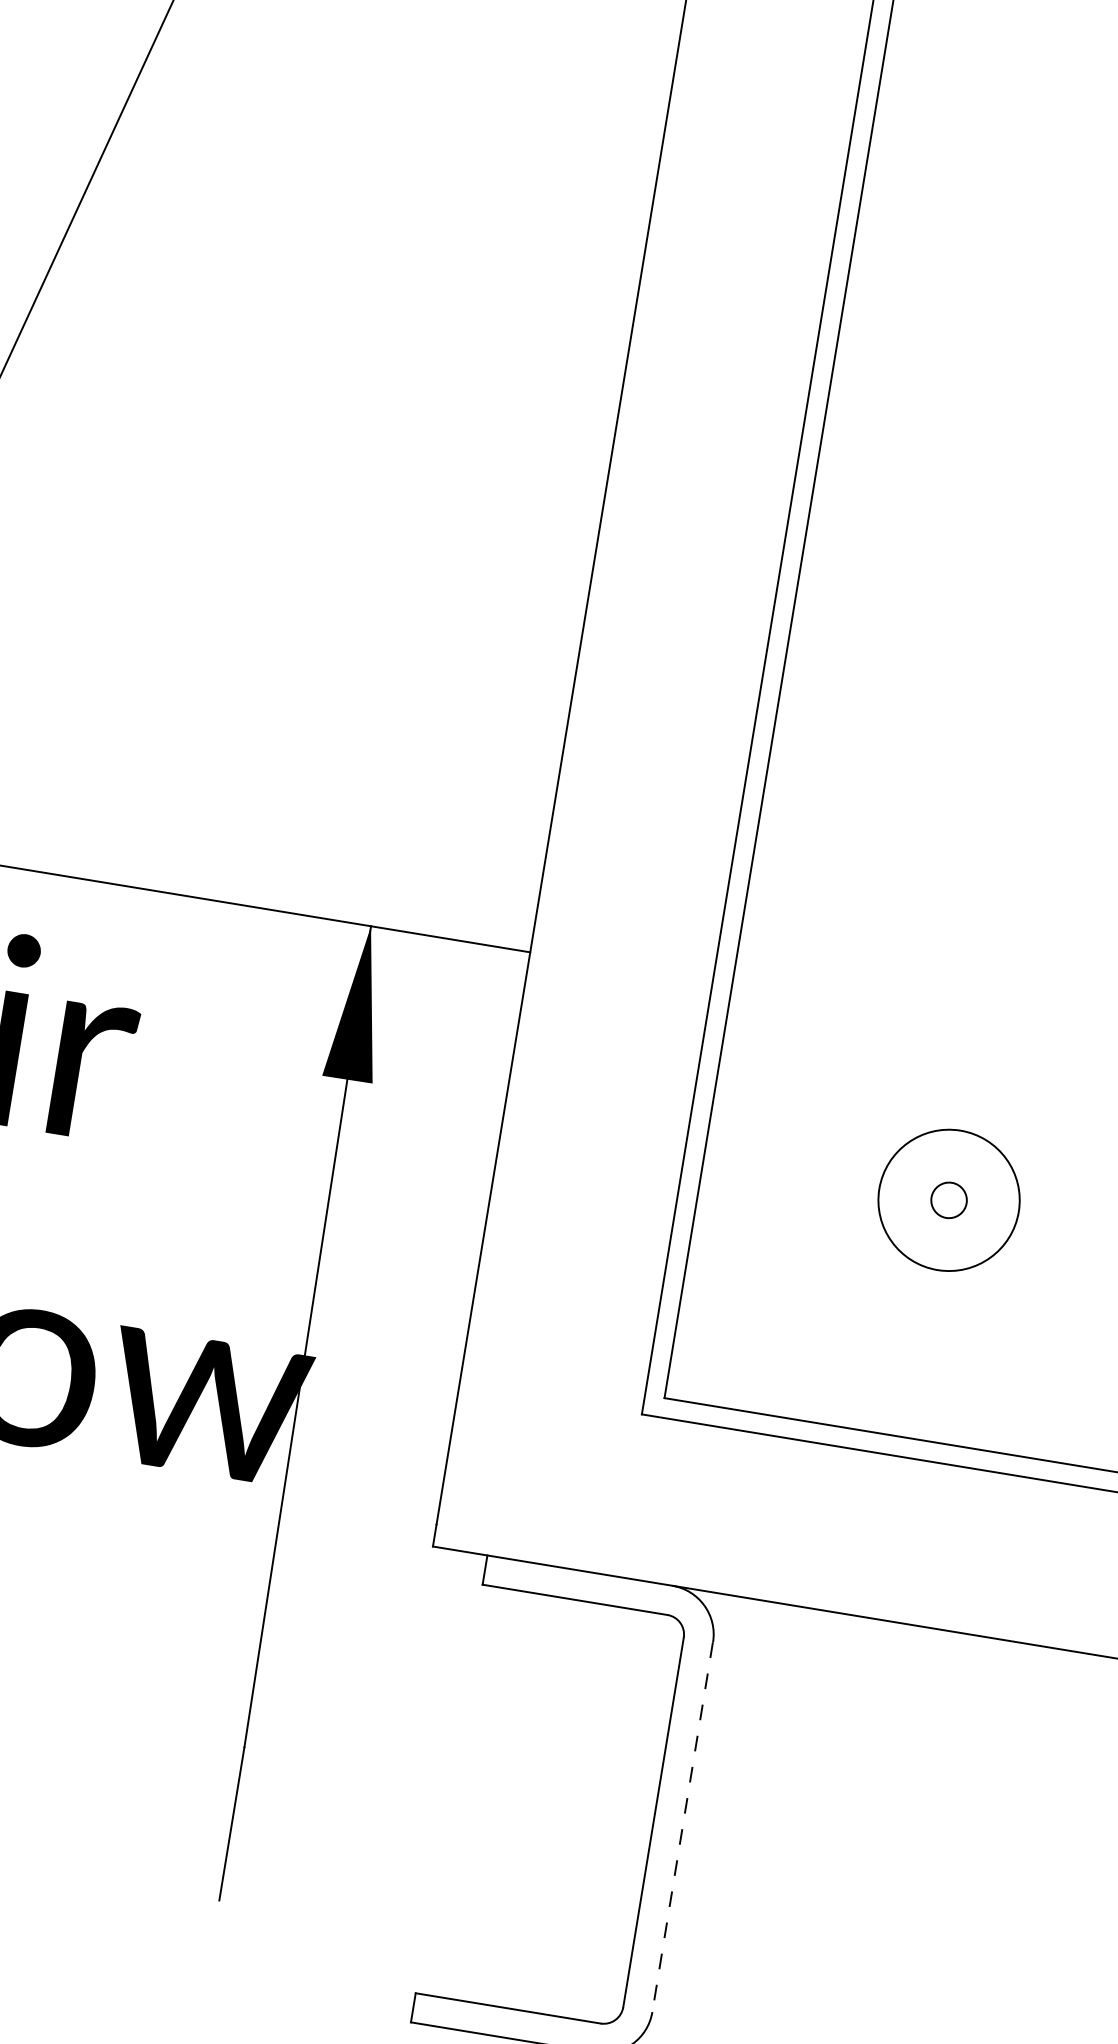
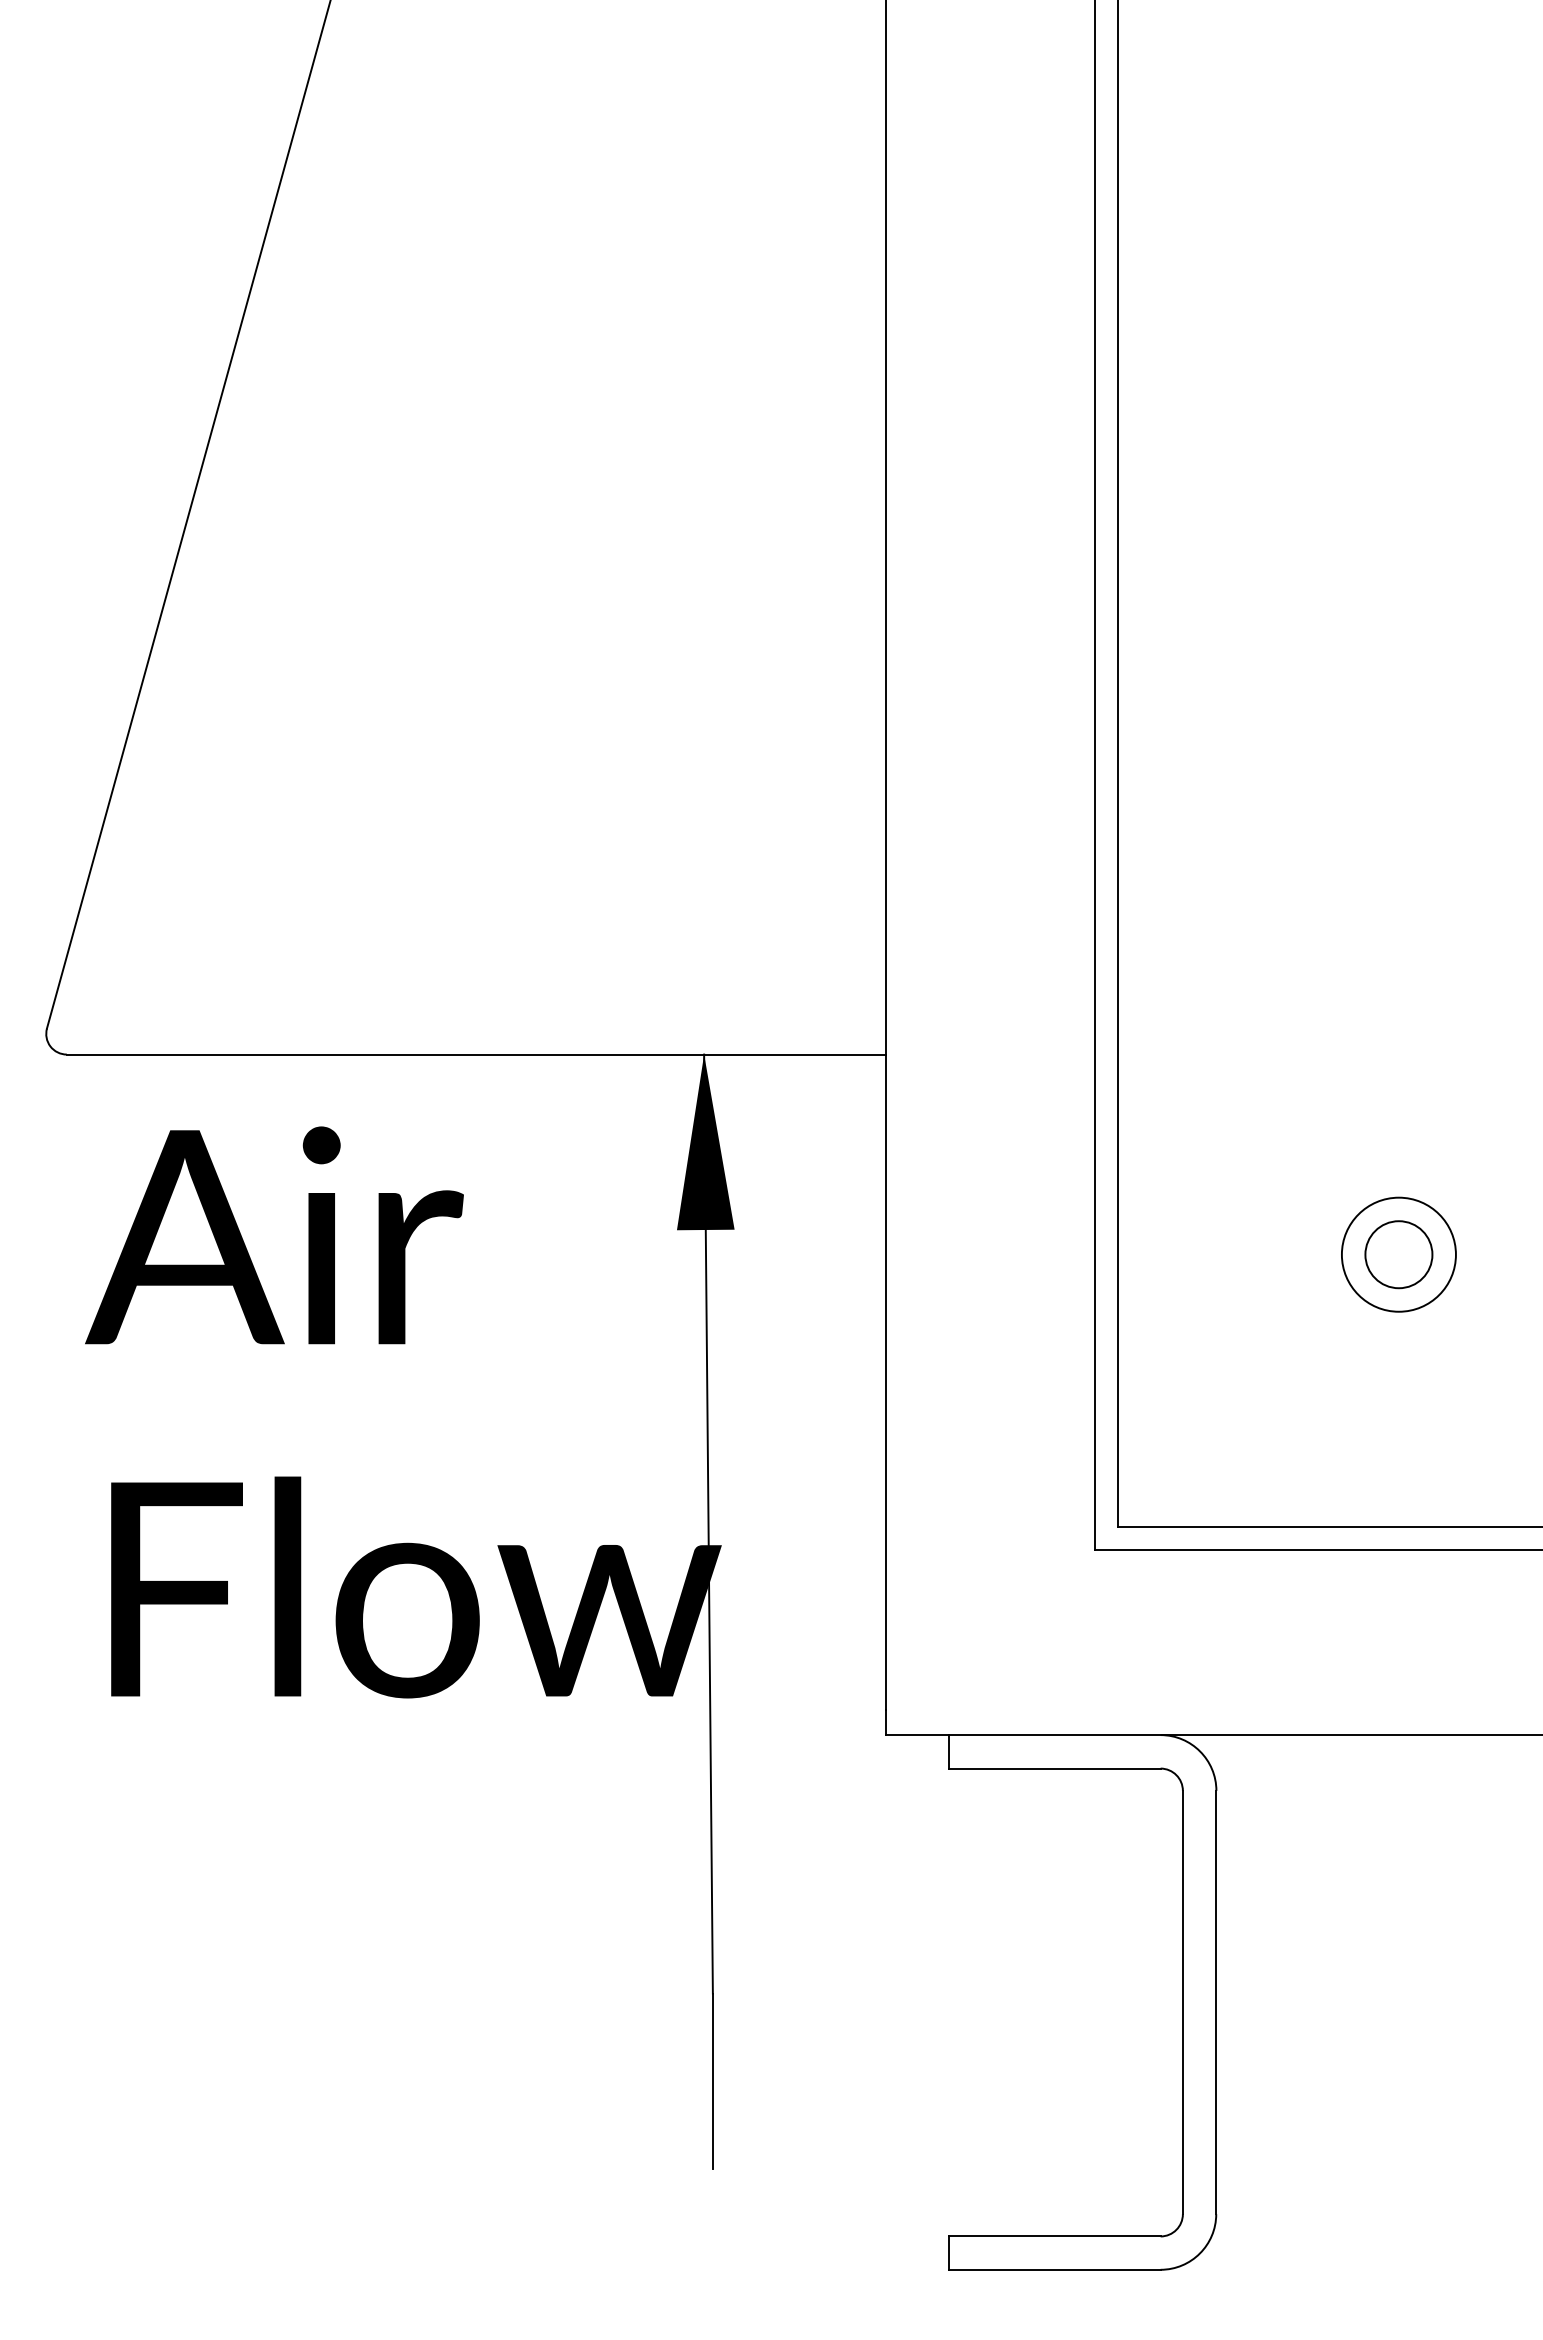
circle: (948, 1200) -> (1398, 1254), size x0.71
circle: (948, 1200) -> (1398, 1254), size x1.67
line: (682, 1827) -> (1216, 2002), dashed -> solid

